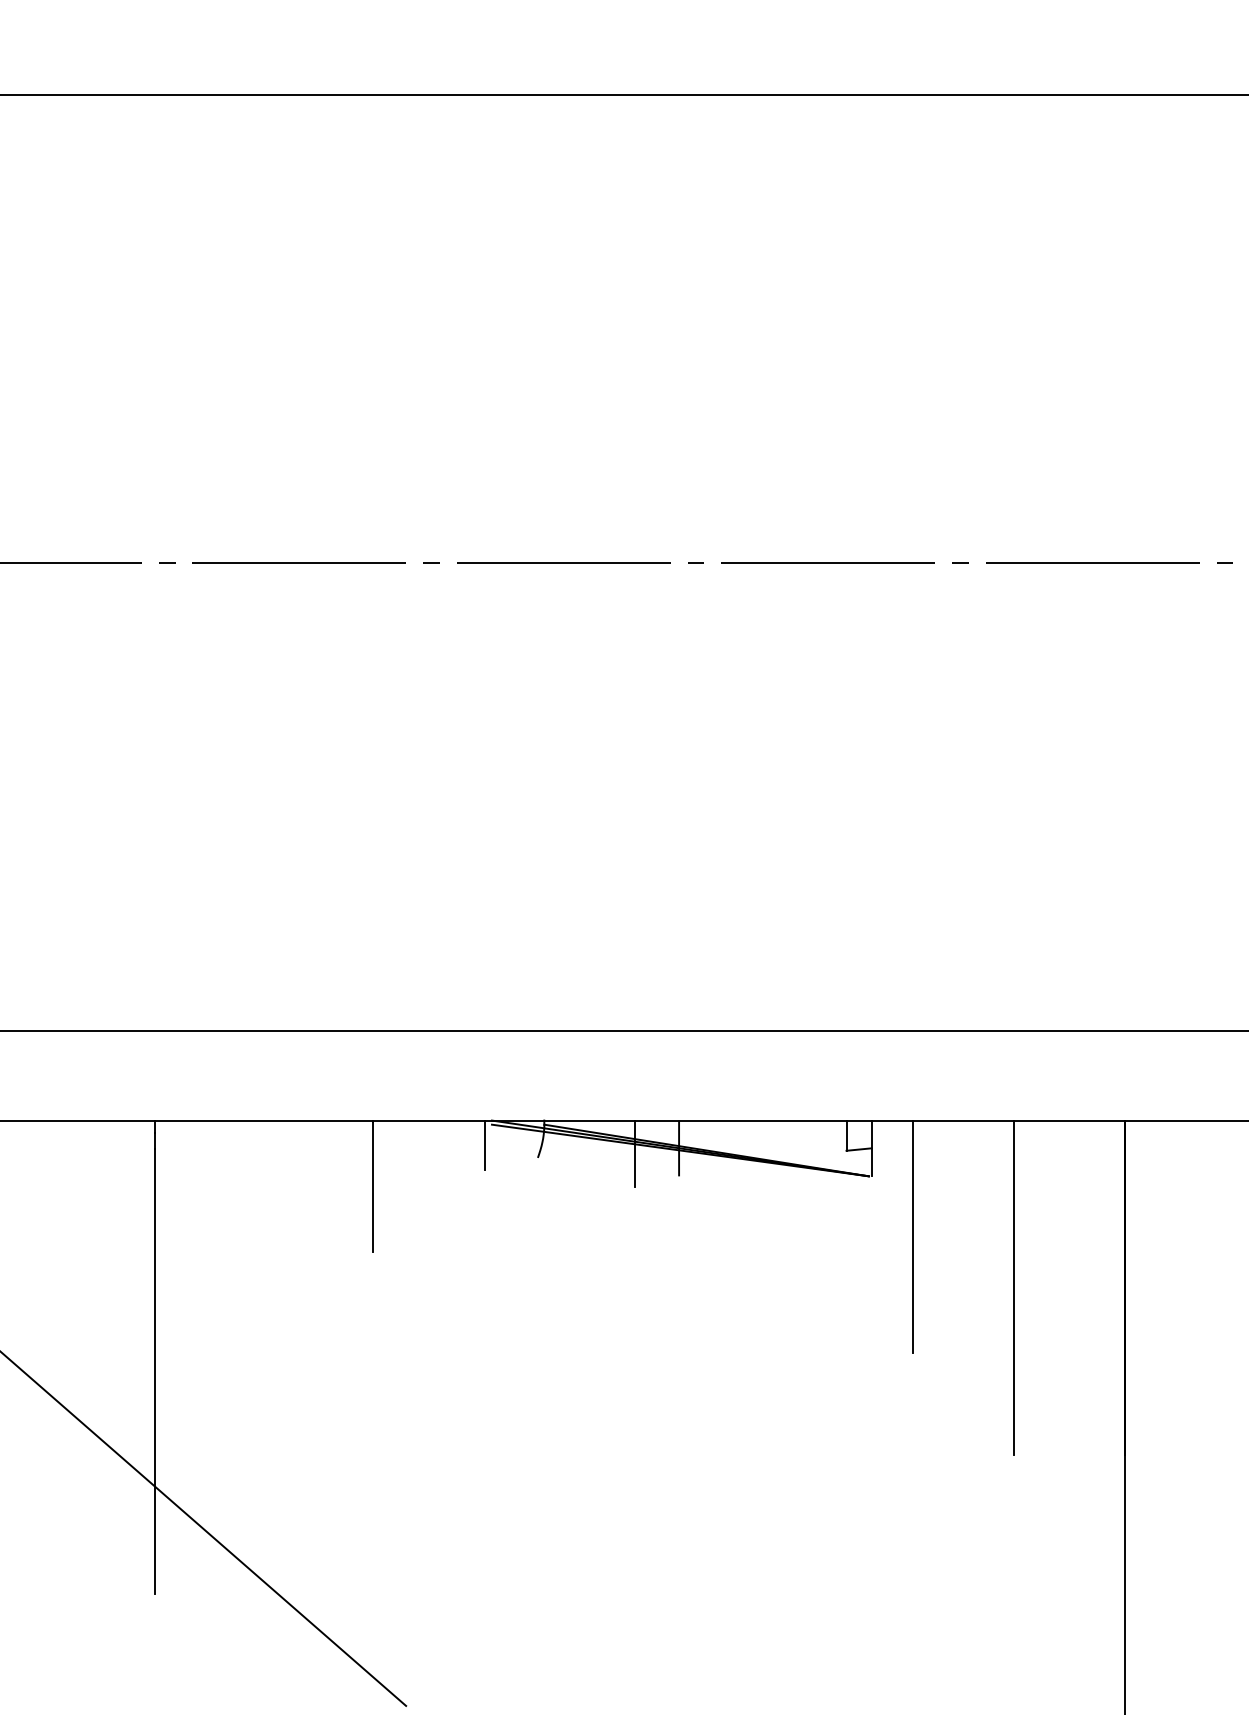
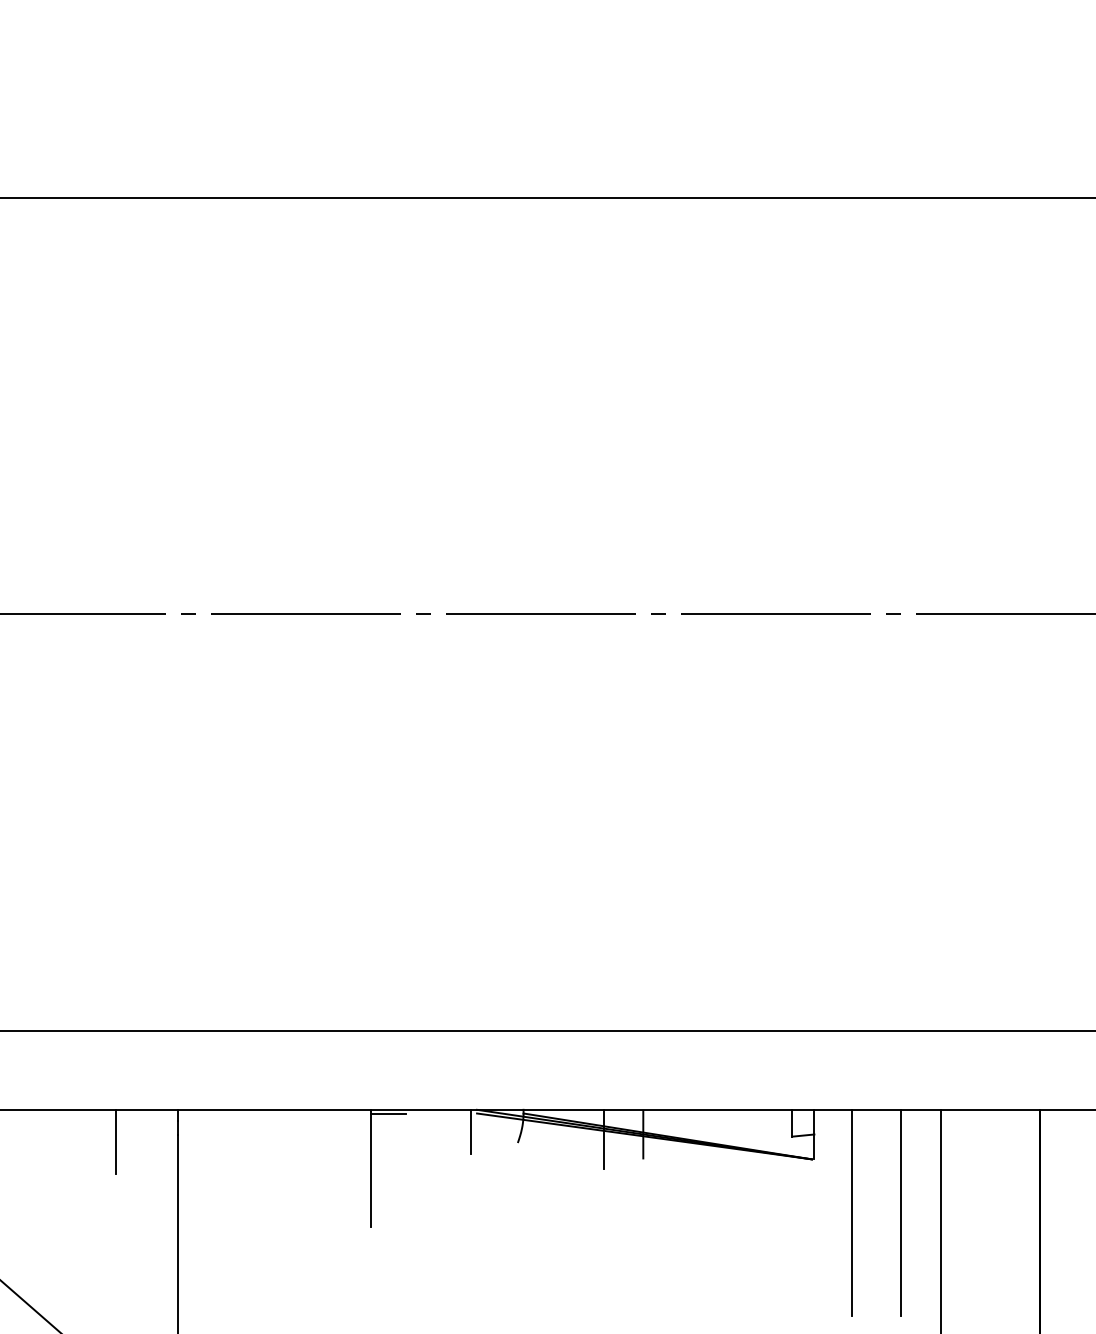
line: (391, 1125) -> (387, 1114), added
line: (86, 1156) -> (116, 1141), added
line: (969, 1236) -> (901, 1212), added

